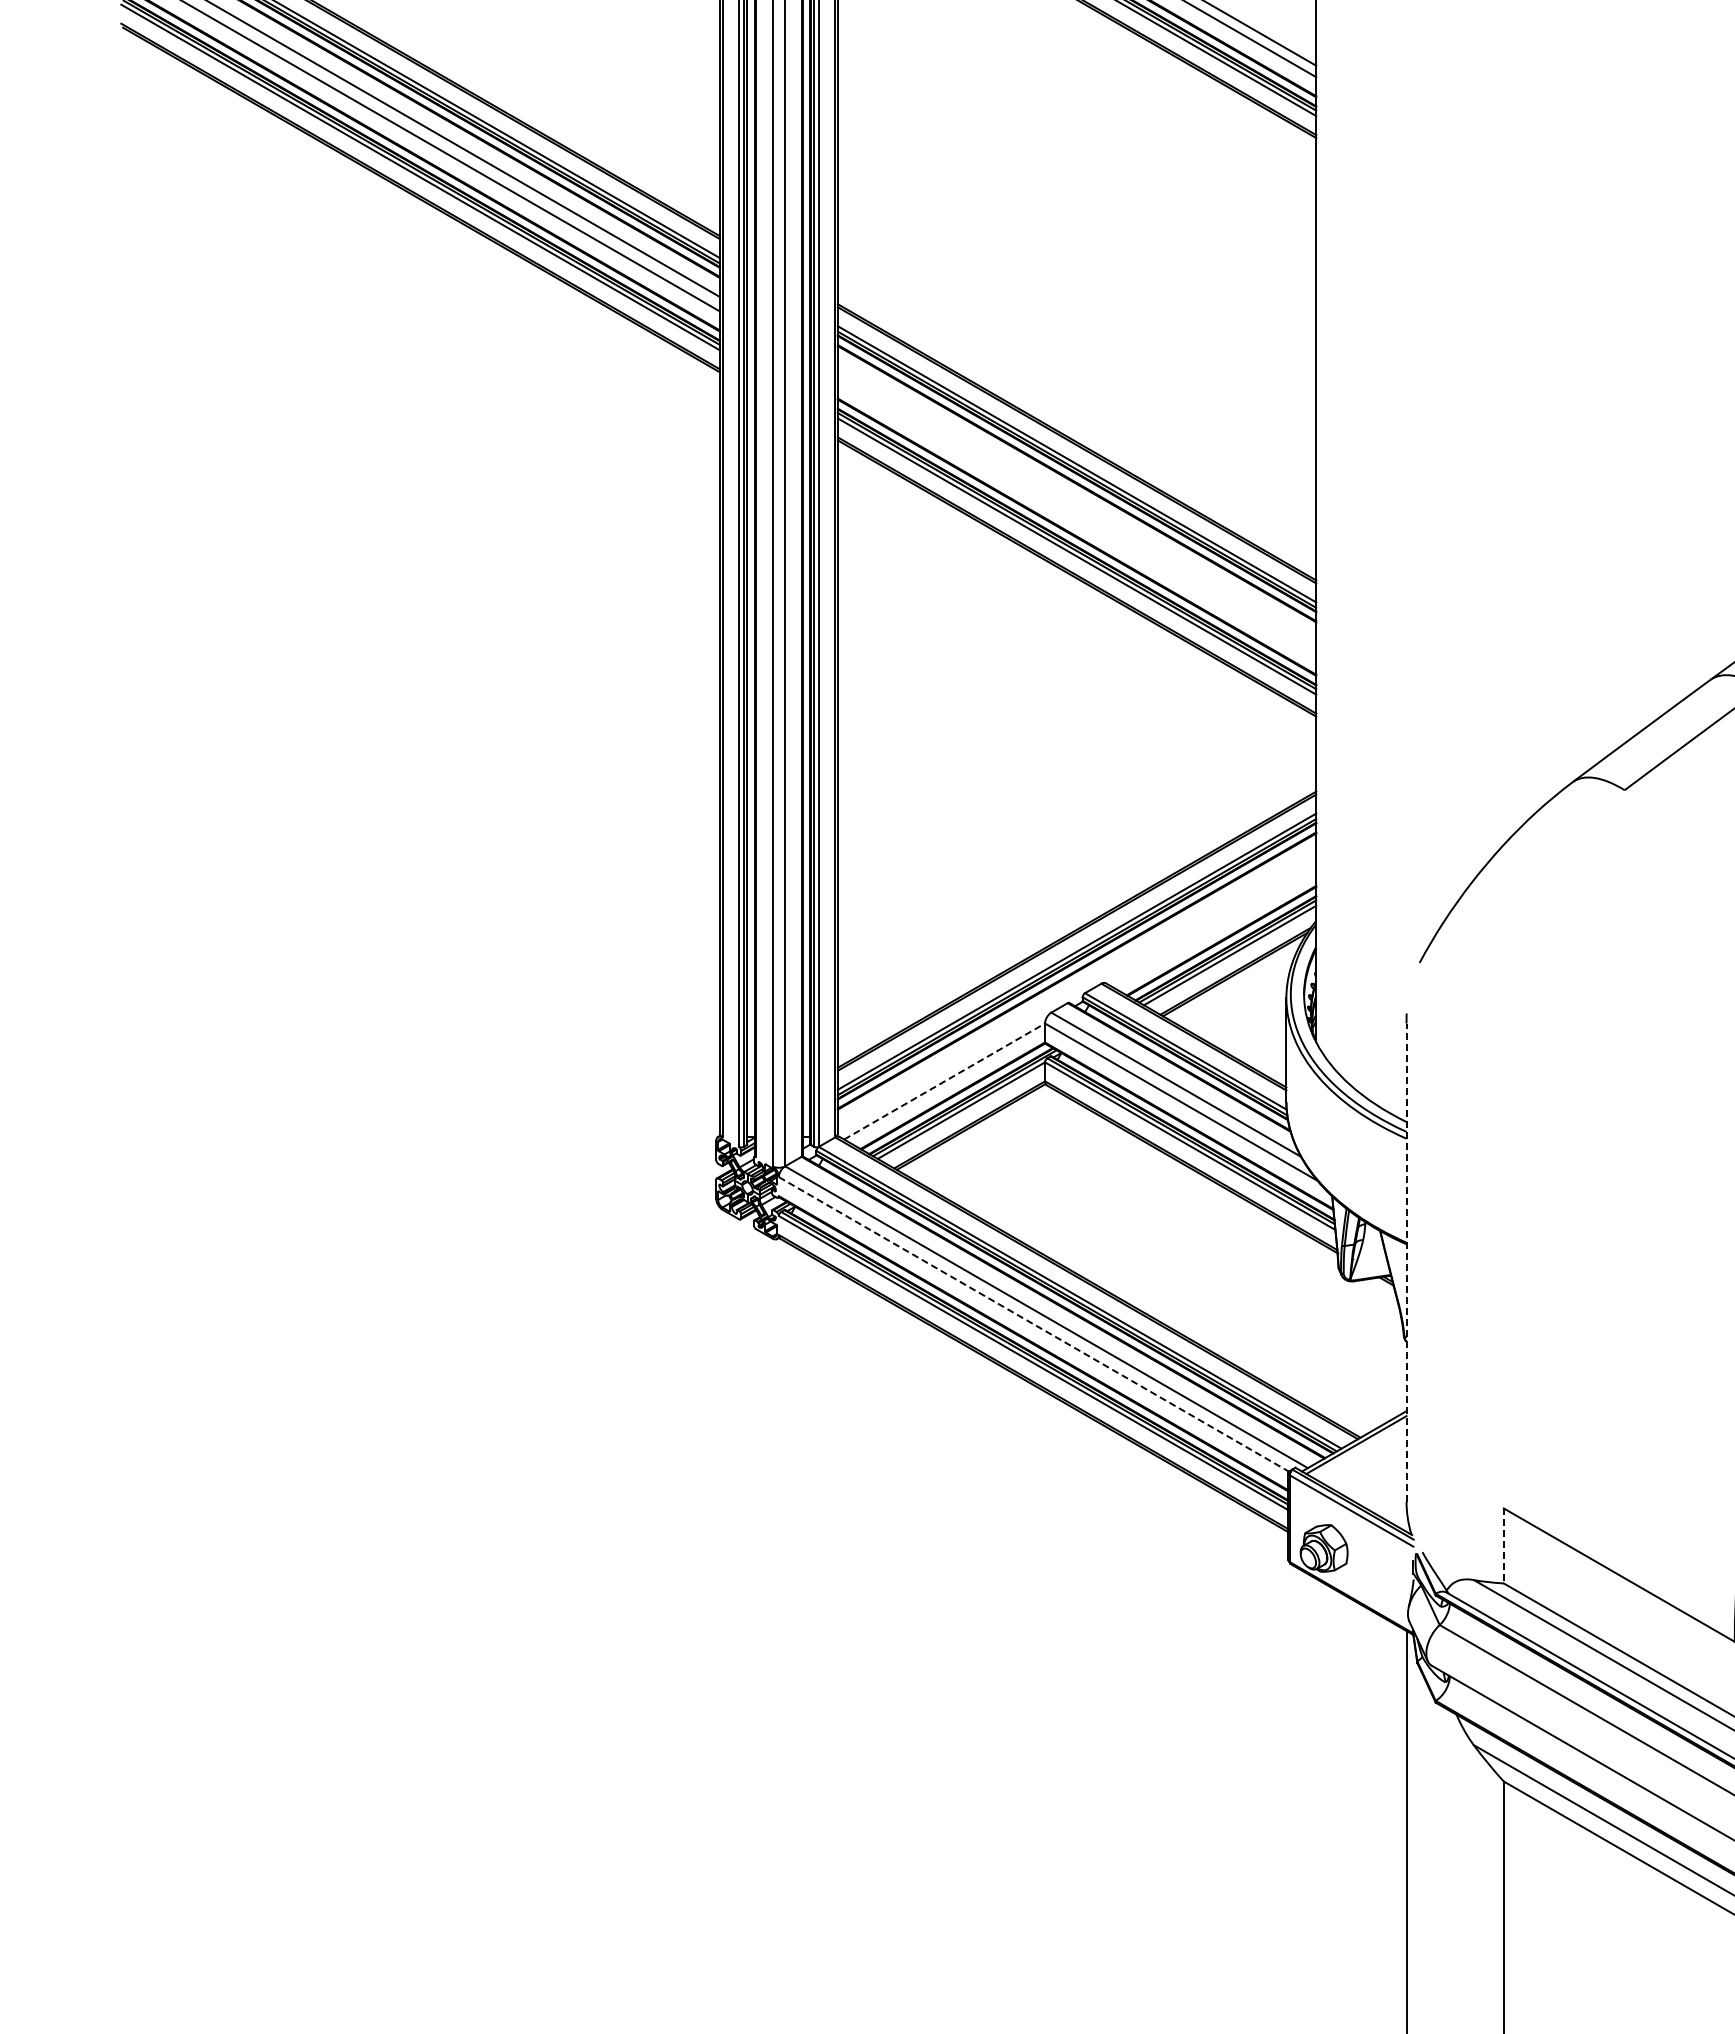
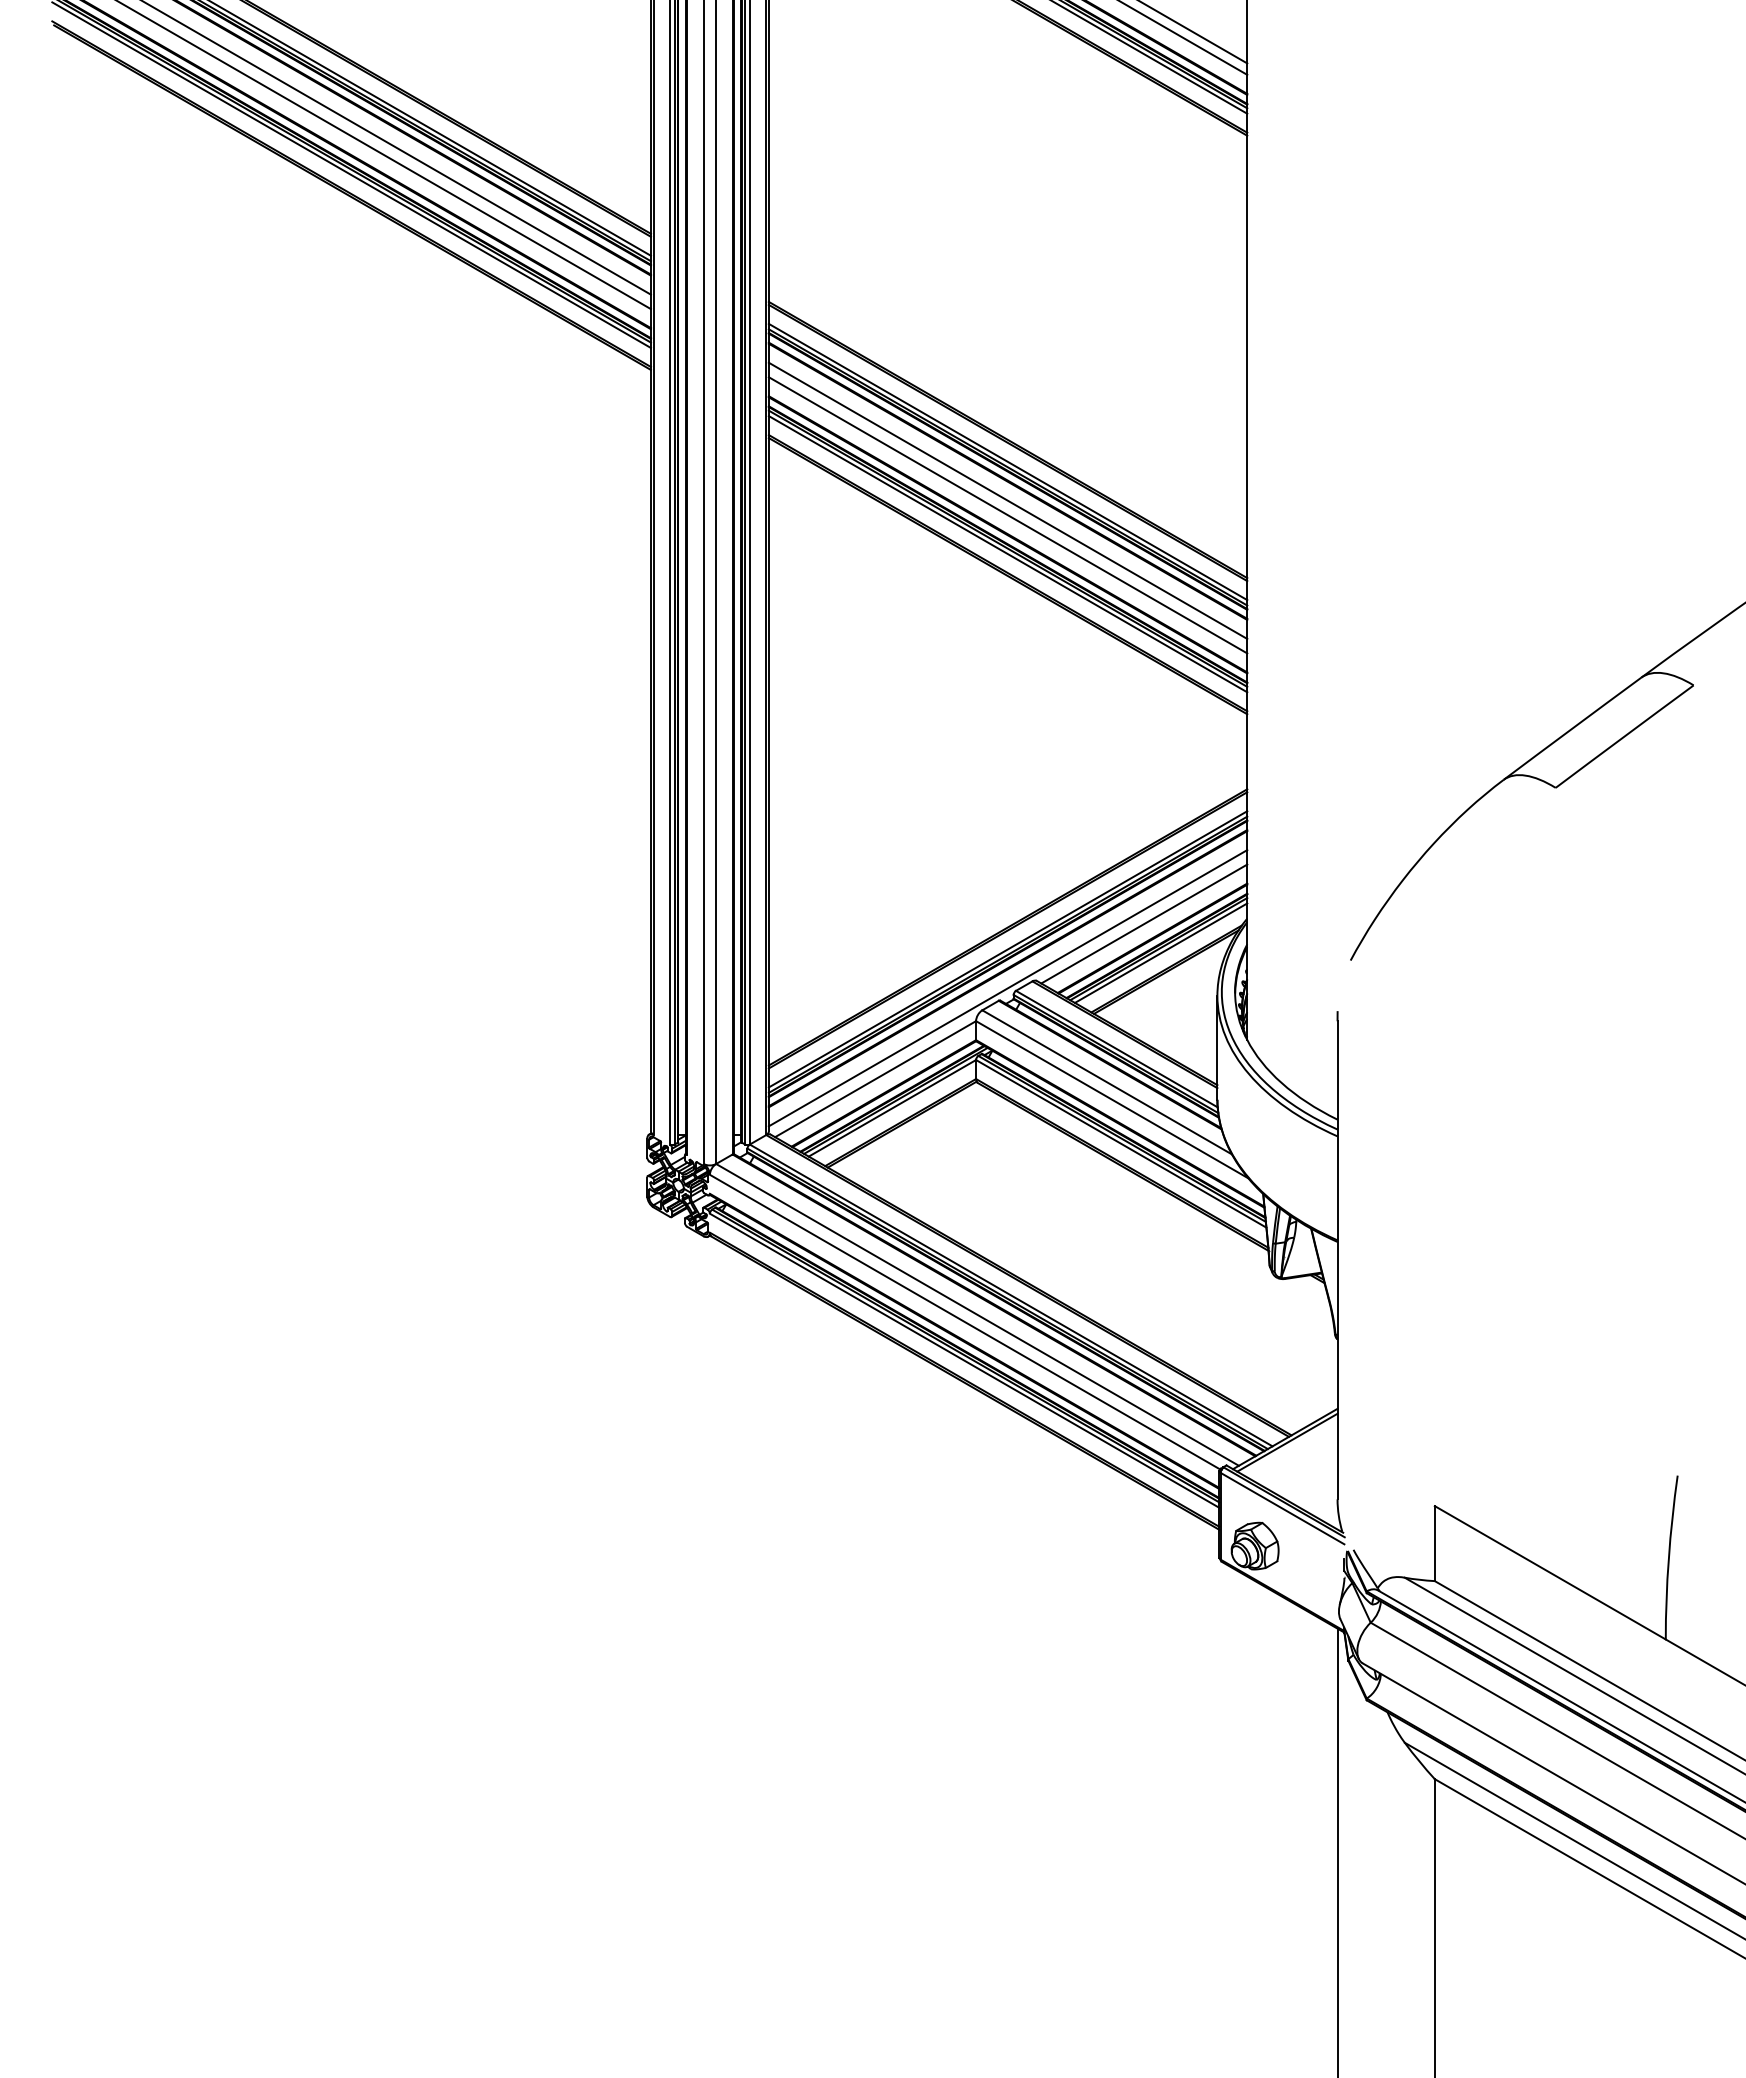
line: (1076, 502) -> (1007, 500), added
line: (1076, 517) -> (1007, 515), added
line: (1213, 925) -> (1144, 923), added
line: (1076, 990) -> (1007, 988), added
line: (945, 1080) -> (876, 1078), dashed -> solid
line: (1406, 1261) -> (1337, 1259), dashed -> solid
line: (1034, 1324) -> (965, 1322), dashed -> solid
line: (1503, 1546) -> (1434, 1544), dashed -> solid

